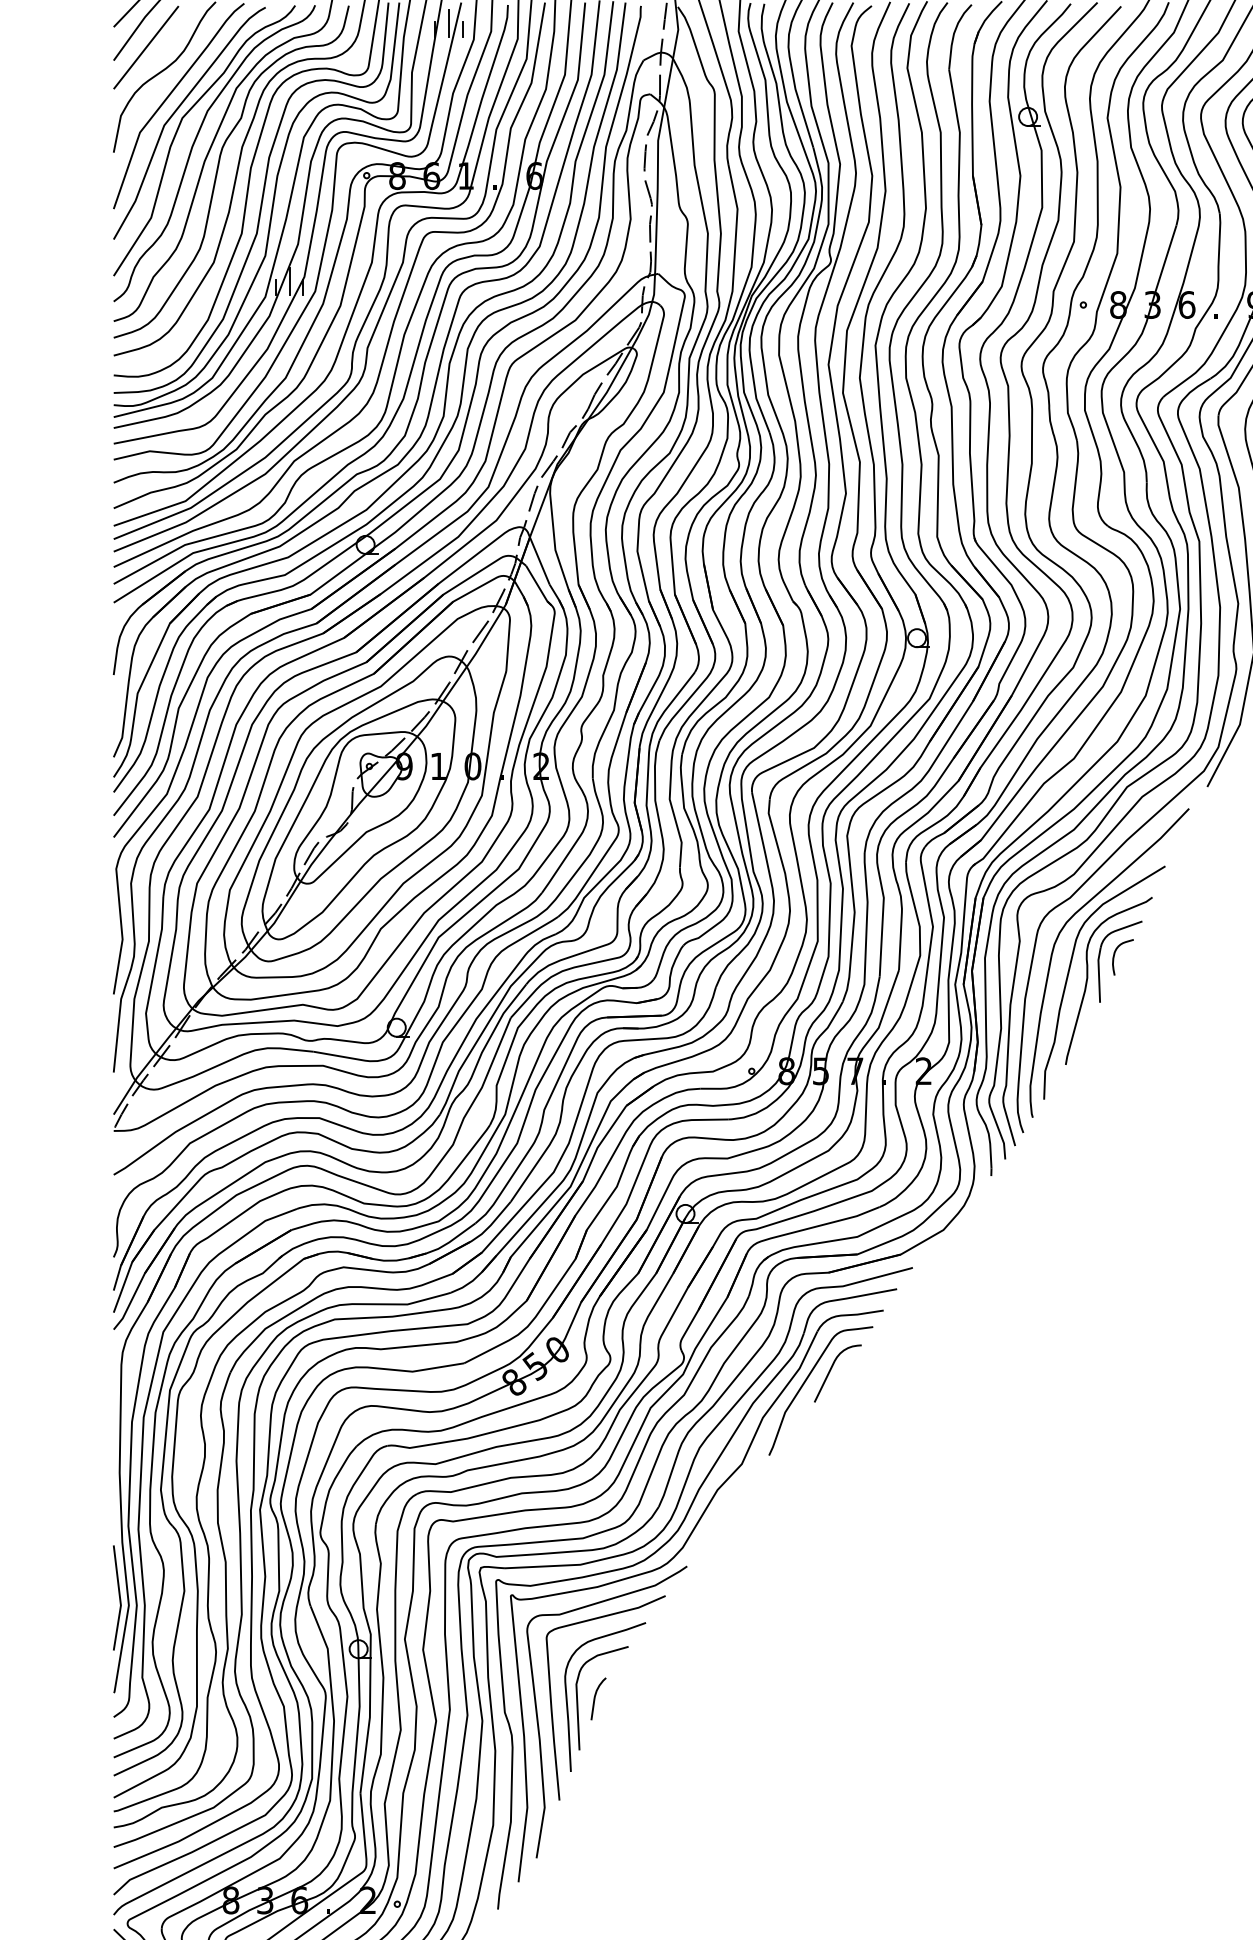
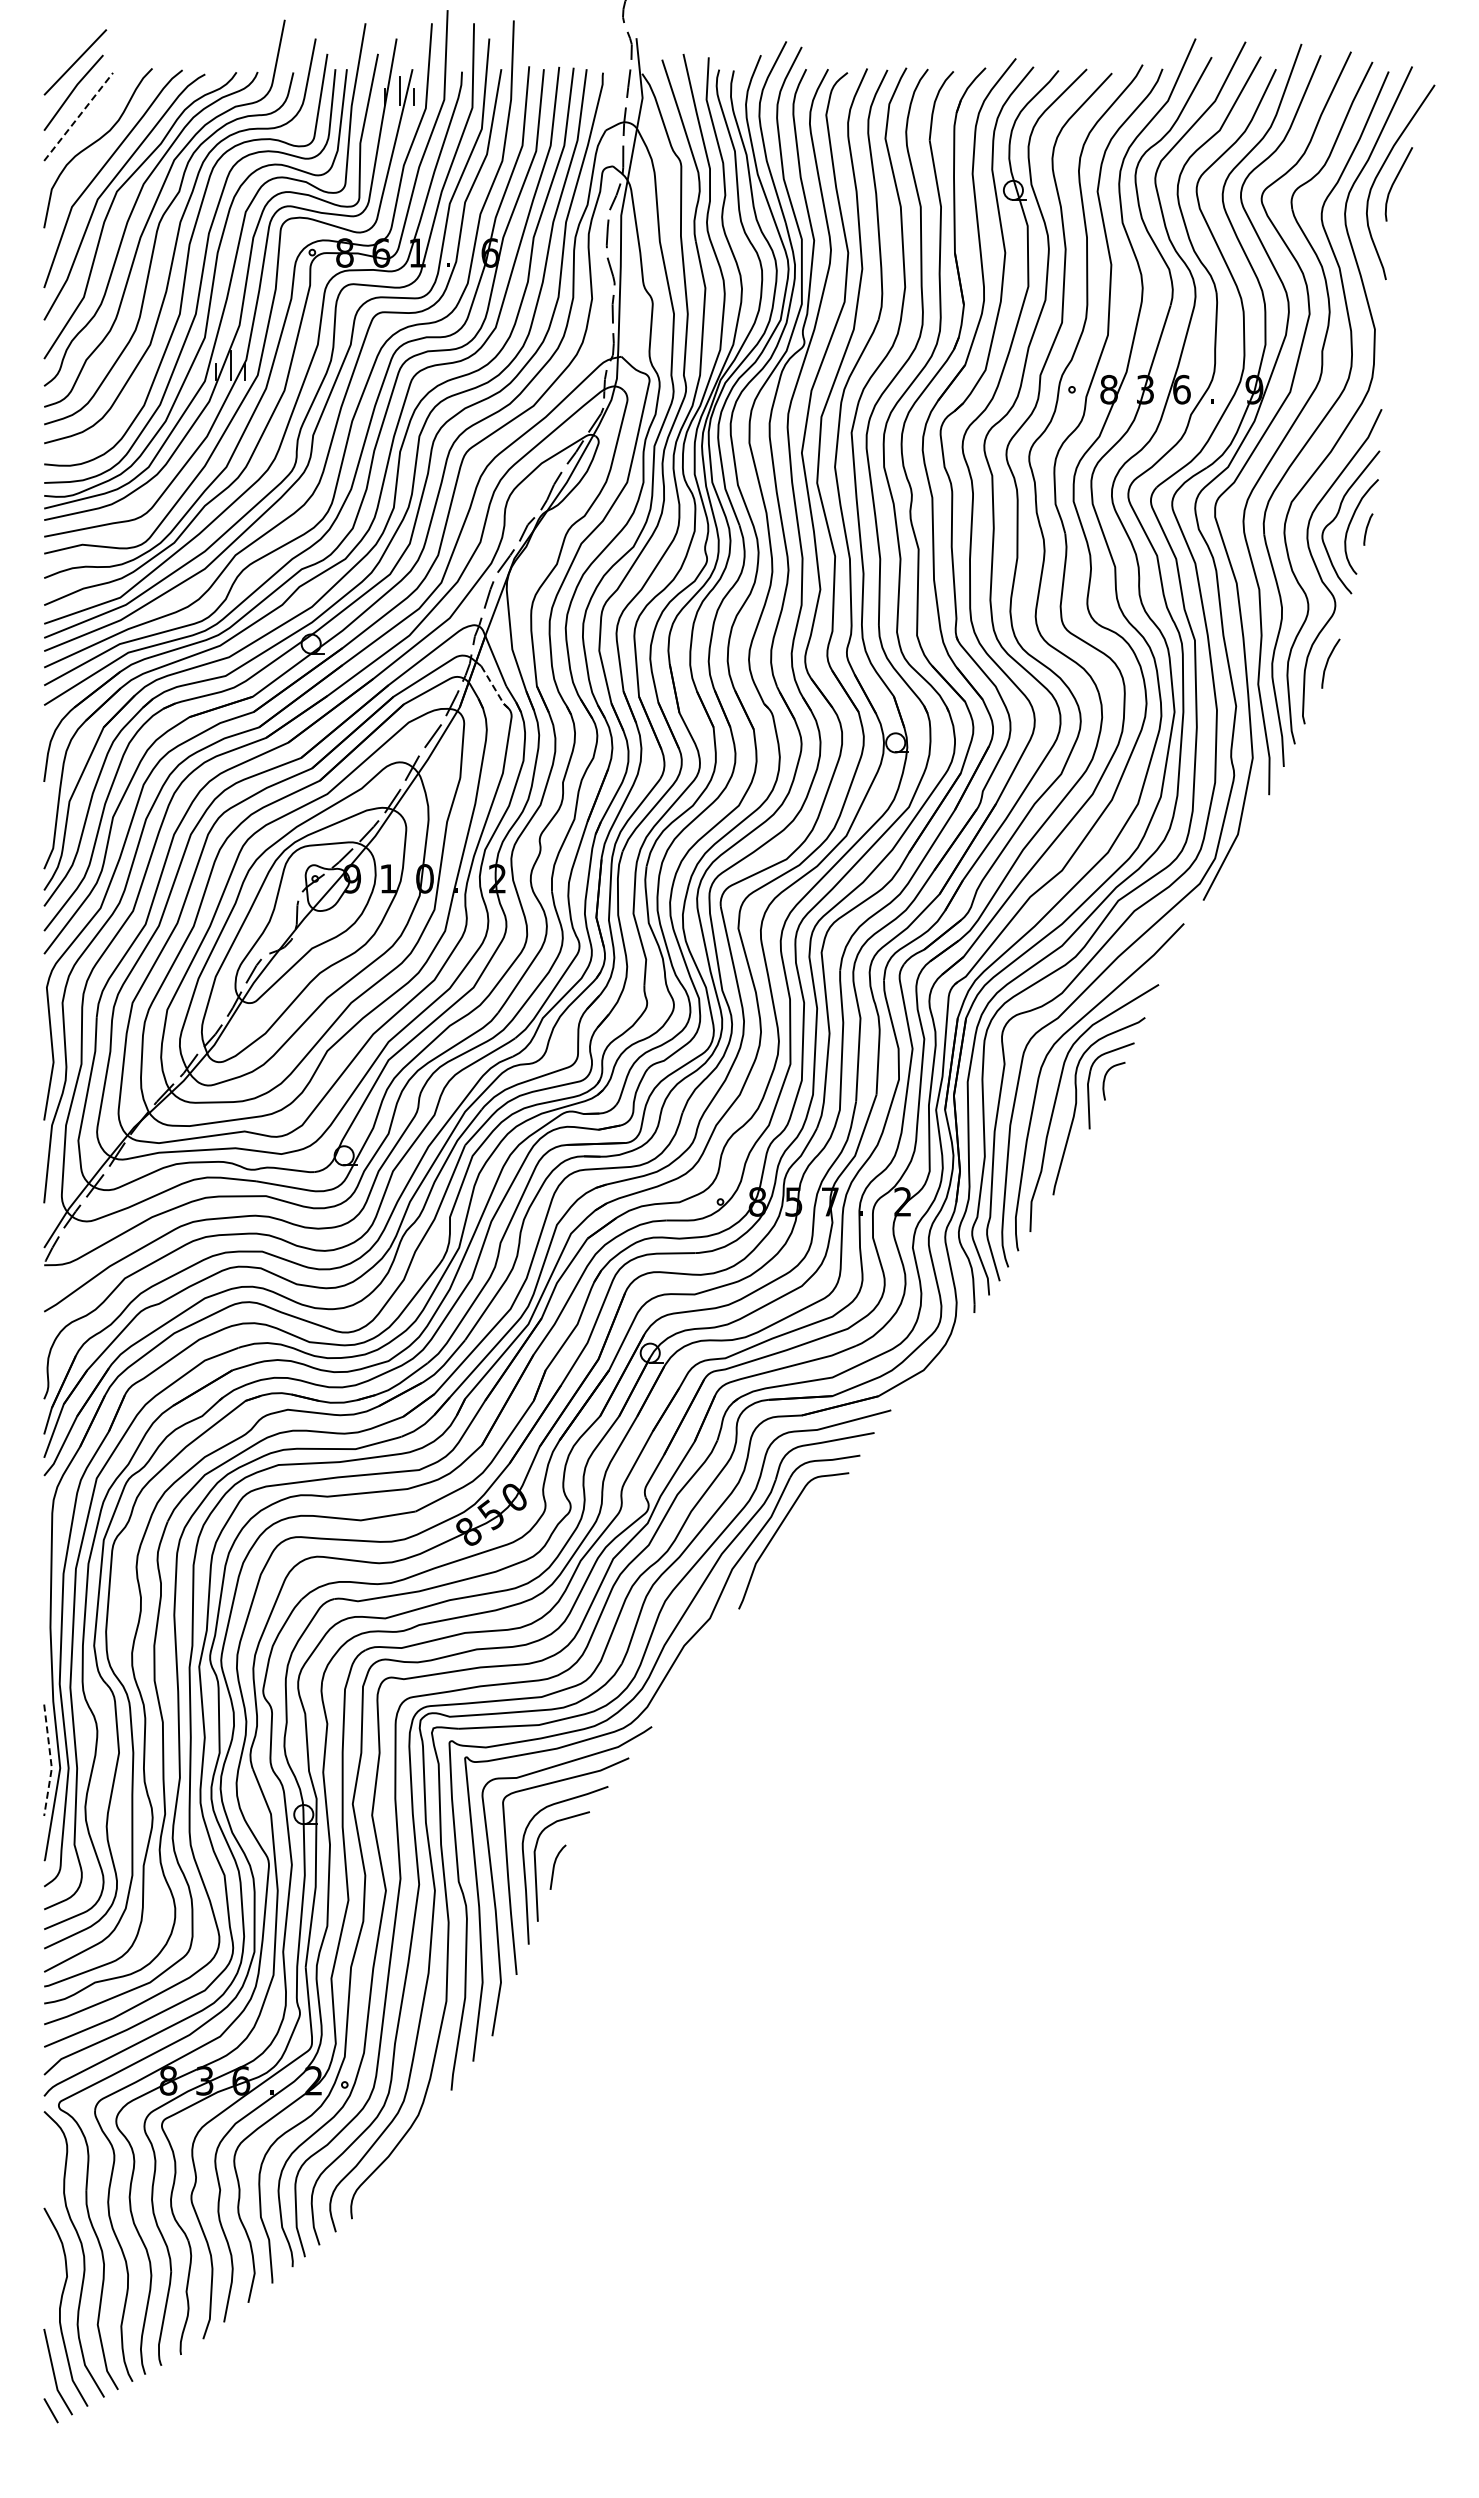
line: (146, 47) -> (78, 116), solid -> dashed
line: (538, 585) -> (494, 687), solid -> dashed
curve: (831, 1370) -> (804, 1519), removed
line: (120, 1599) -> (51, 1761), solid -> dashed

